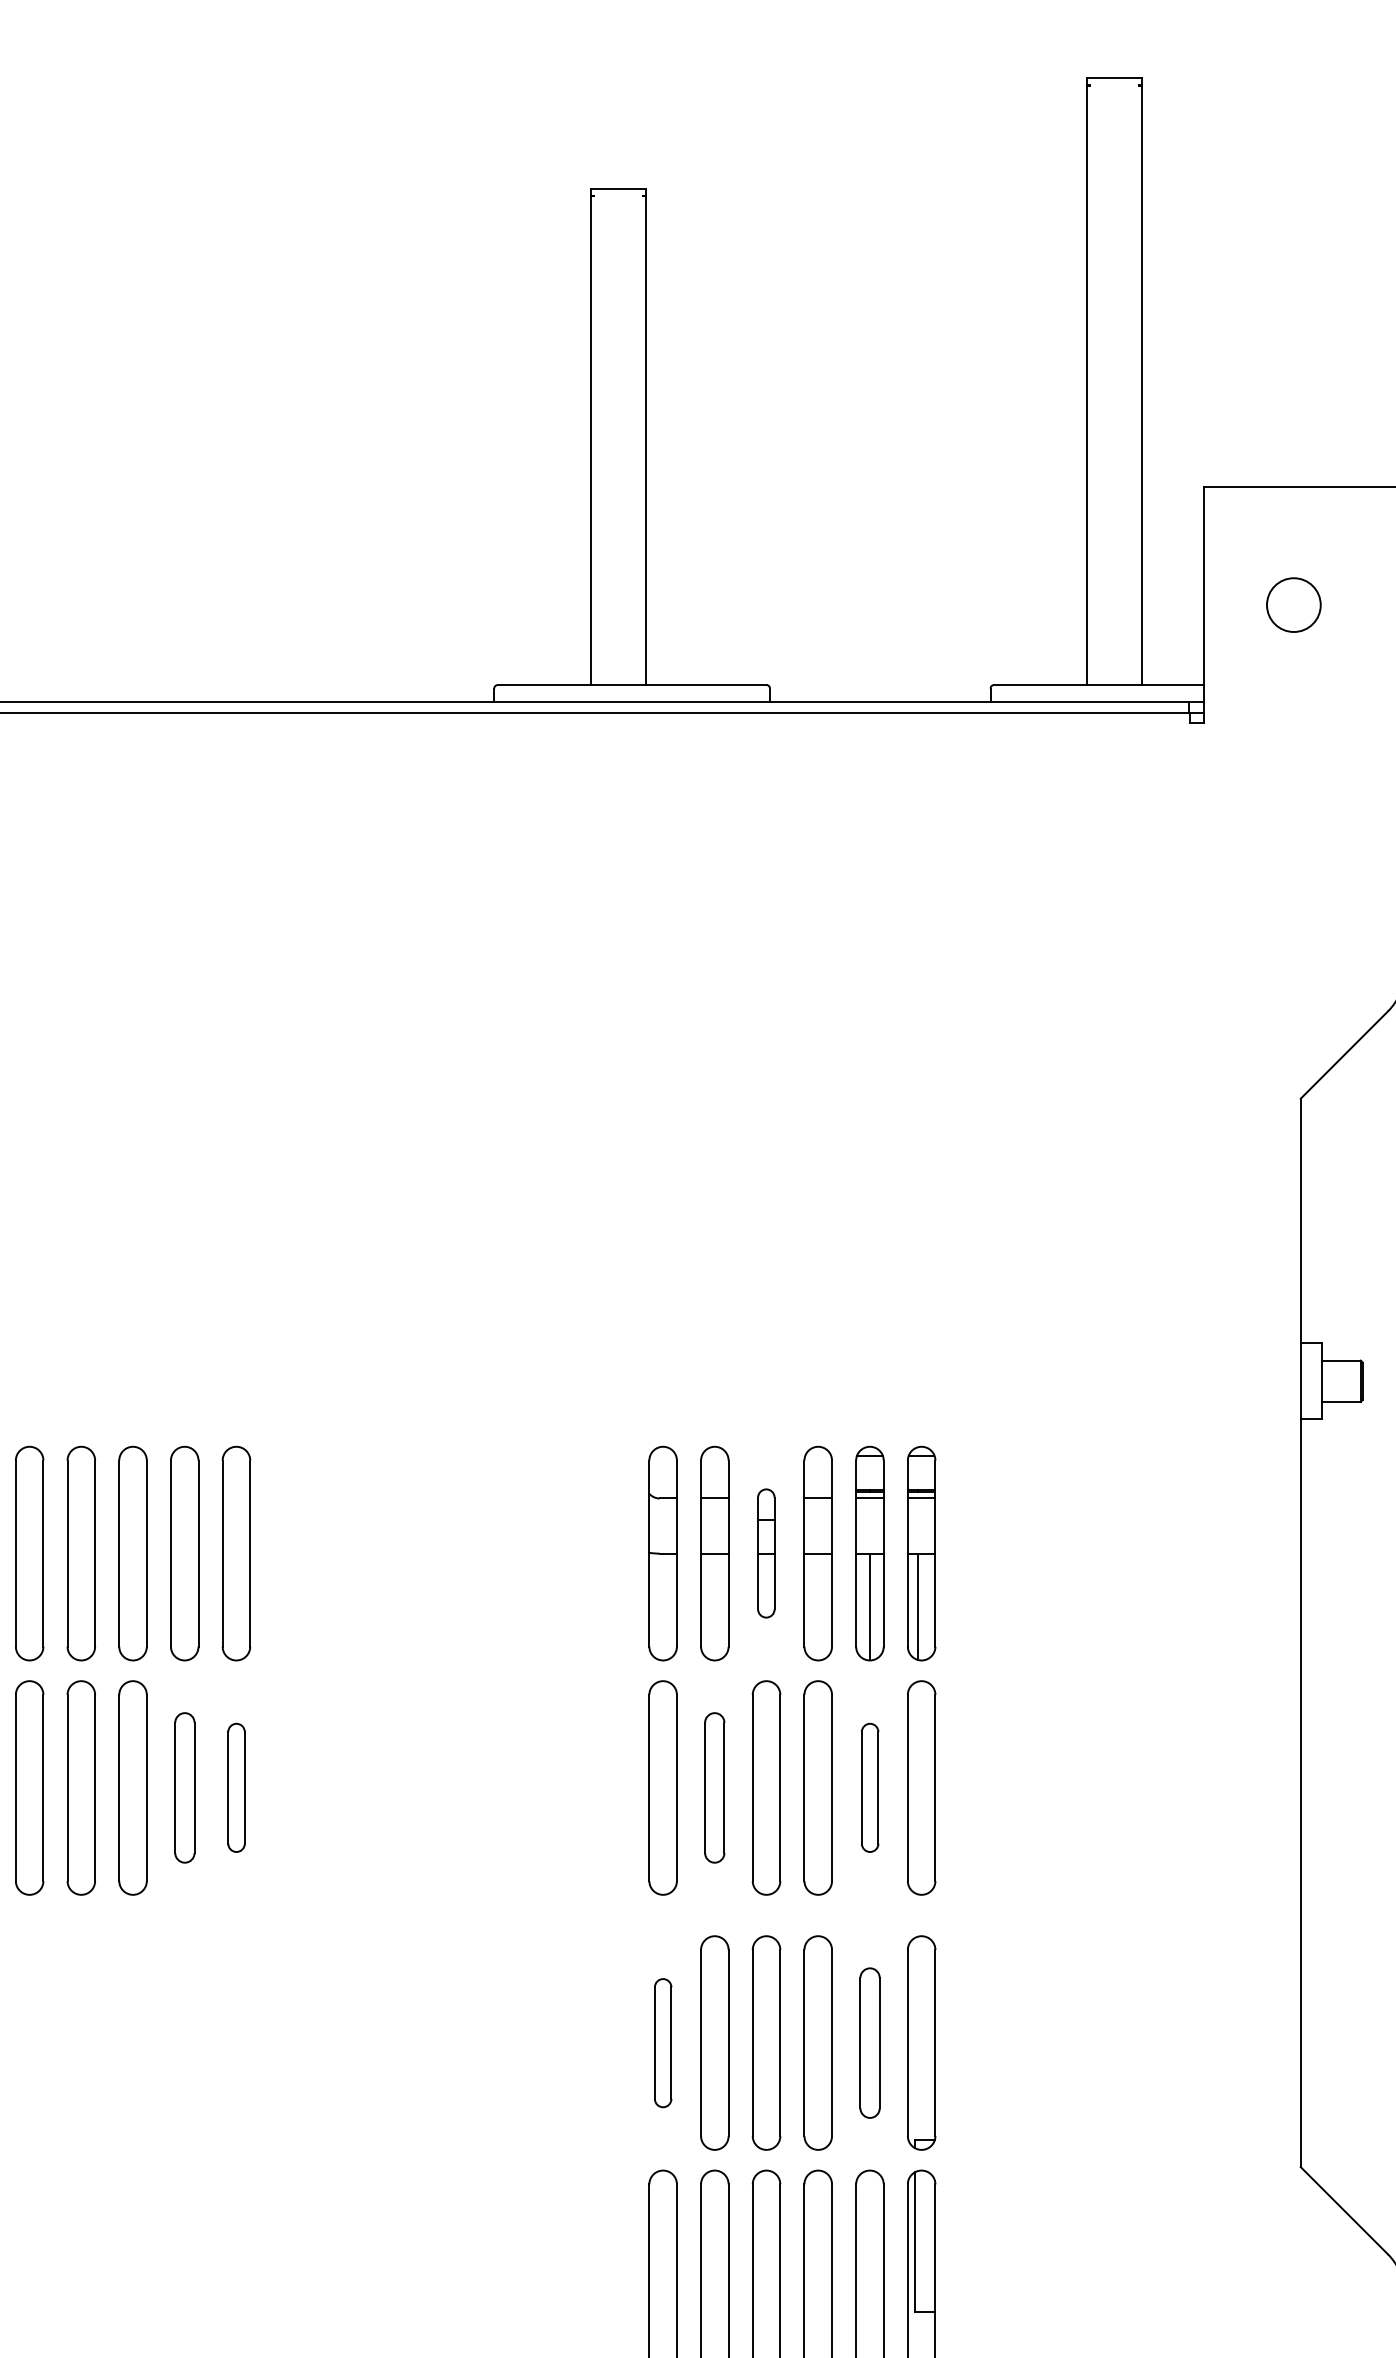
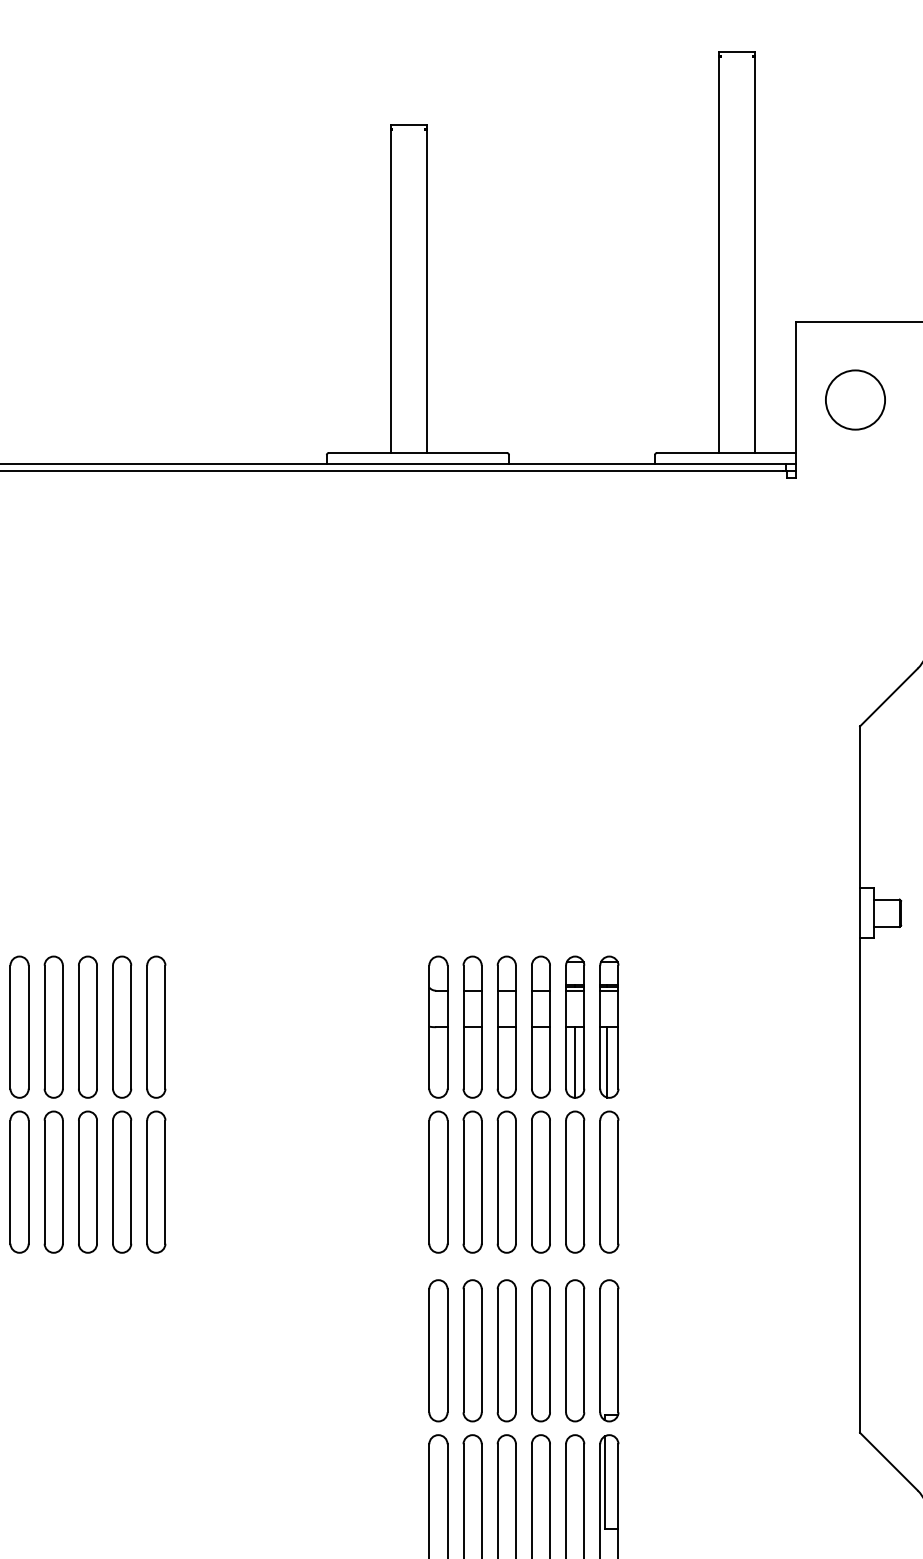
circle: (1293, 604) -> (855, 399), size x1.67
part: (766, 1552) -> (506, 1026), size x1.67
part: (185, 1786) -> (122, 1181), size x1.43
part: (236, 1786) -> (156, 1181), size x1.67
part: (714, 1786) -> (472, 1181), size x1.43
part: (870, 1786) -> (575, 1181), size x1.67
part: (663, 2042) -> (438, 1350), size x1.67
part: (870, 2042) -> (575, 1350), size x1.43

